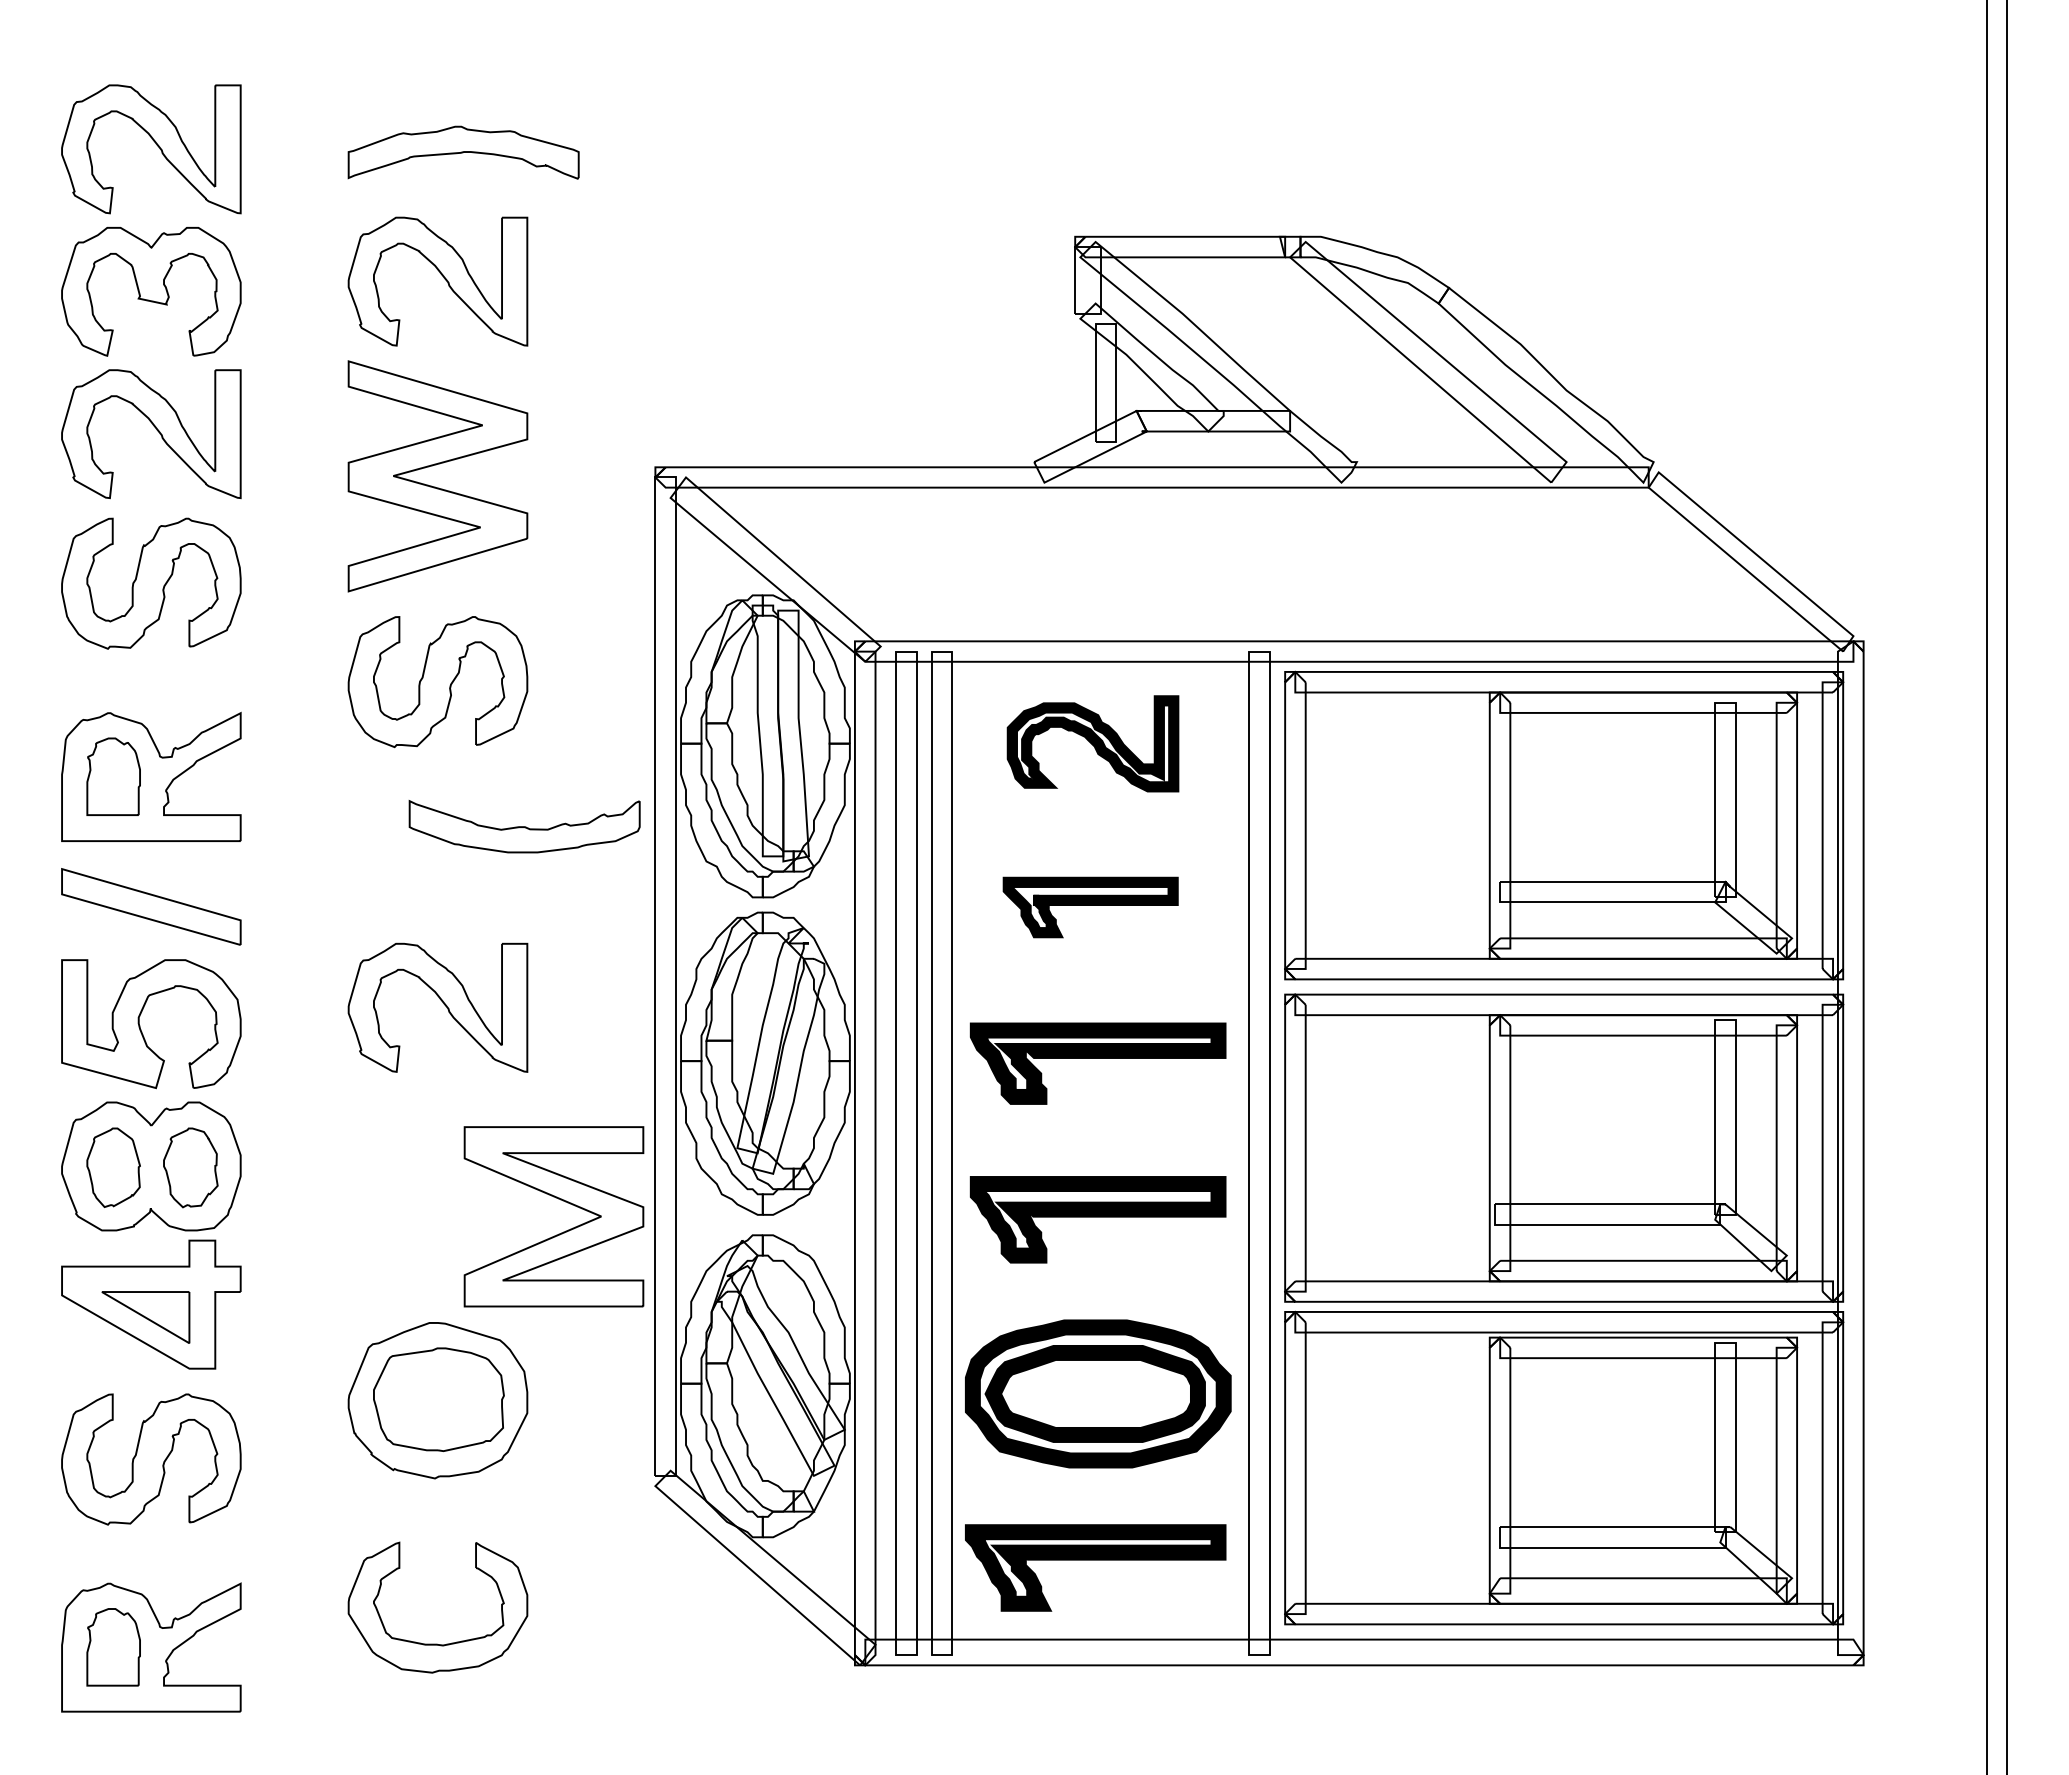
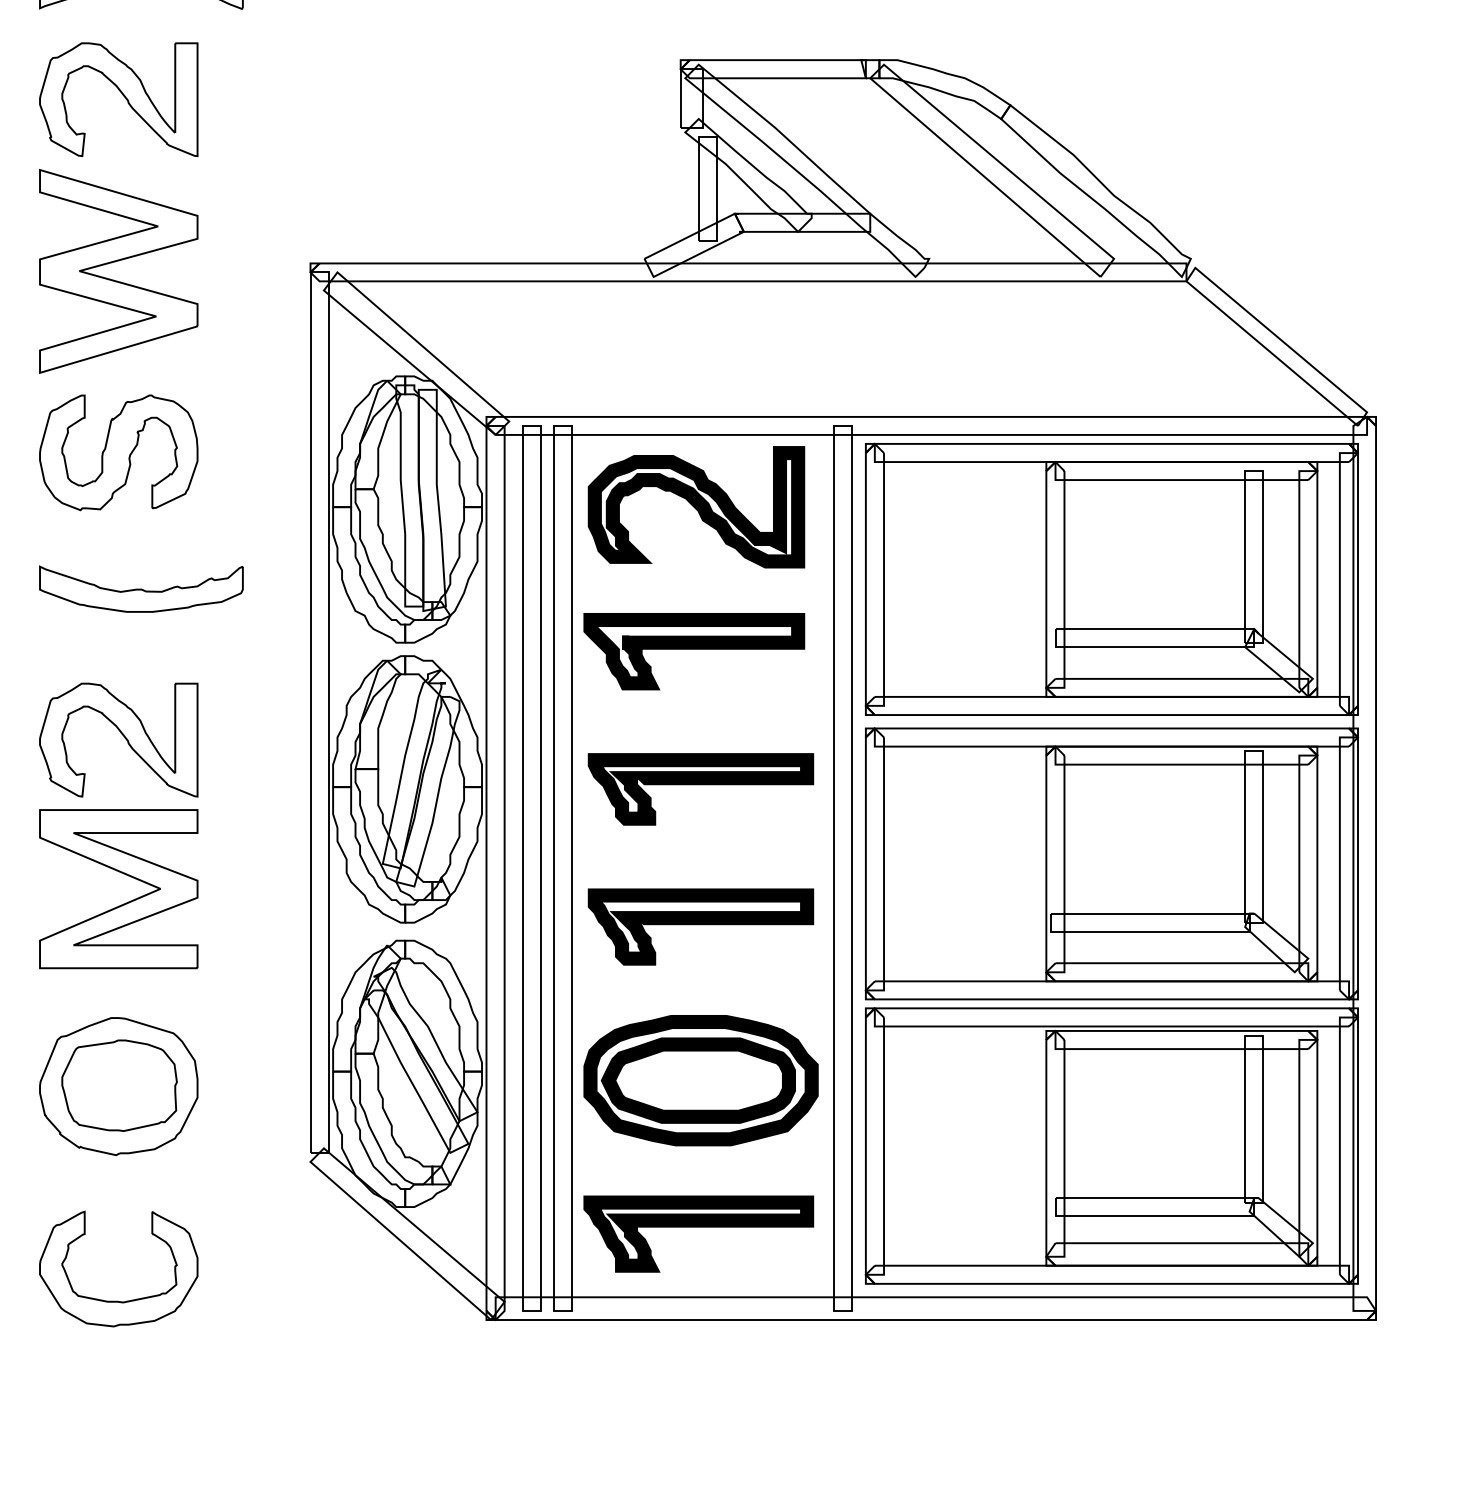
part: (1092, 743) -> (695, 507), size x1.43
part: (524, 826) -> (141, 589), moved
part: (1090, 907) -> (694, 651), size x1.43
part: (560, 1200) -> (124, 874), moved

